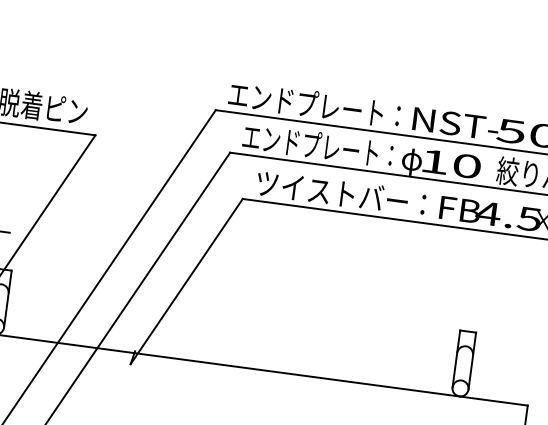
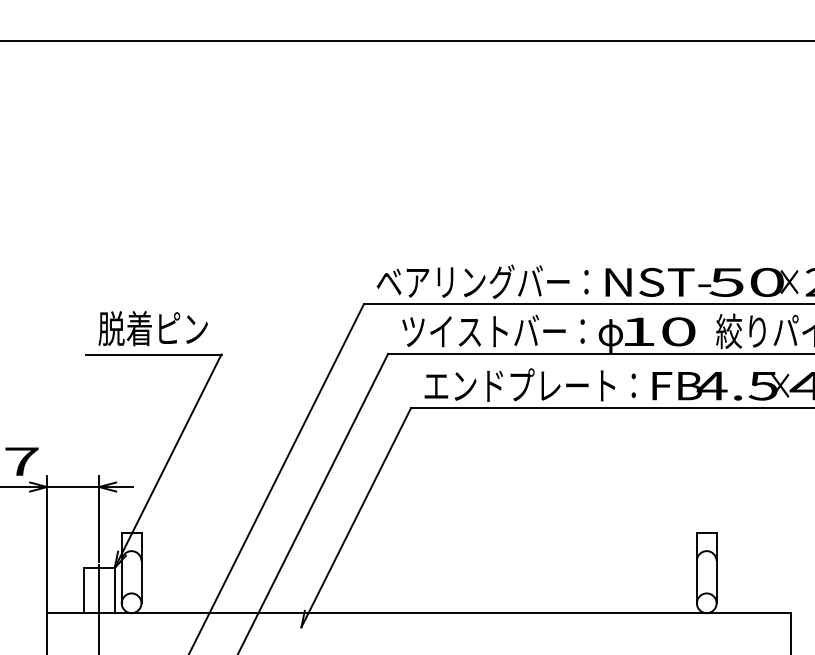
text: (306, 103) -> (472, 281), エンドプレート： -> ベアリングバー：
text: (317, 145) -> (493, 330), エンドプレート： -> ツイストバー：
text: (340, 192) -> (529, 384), ツイストバー： -> エンドプレート：

